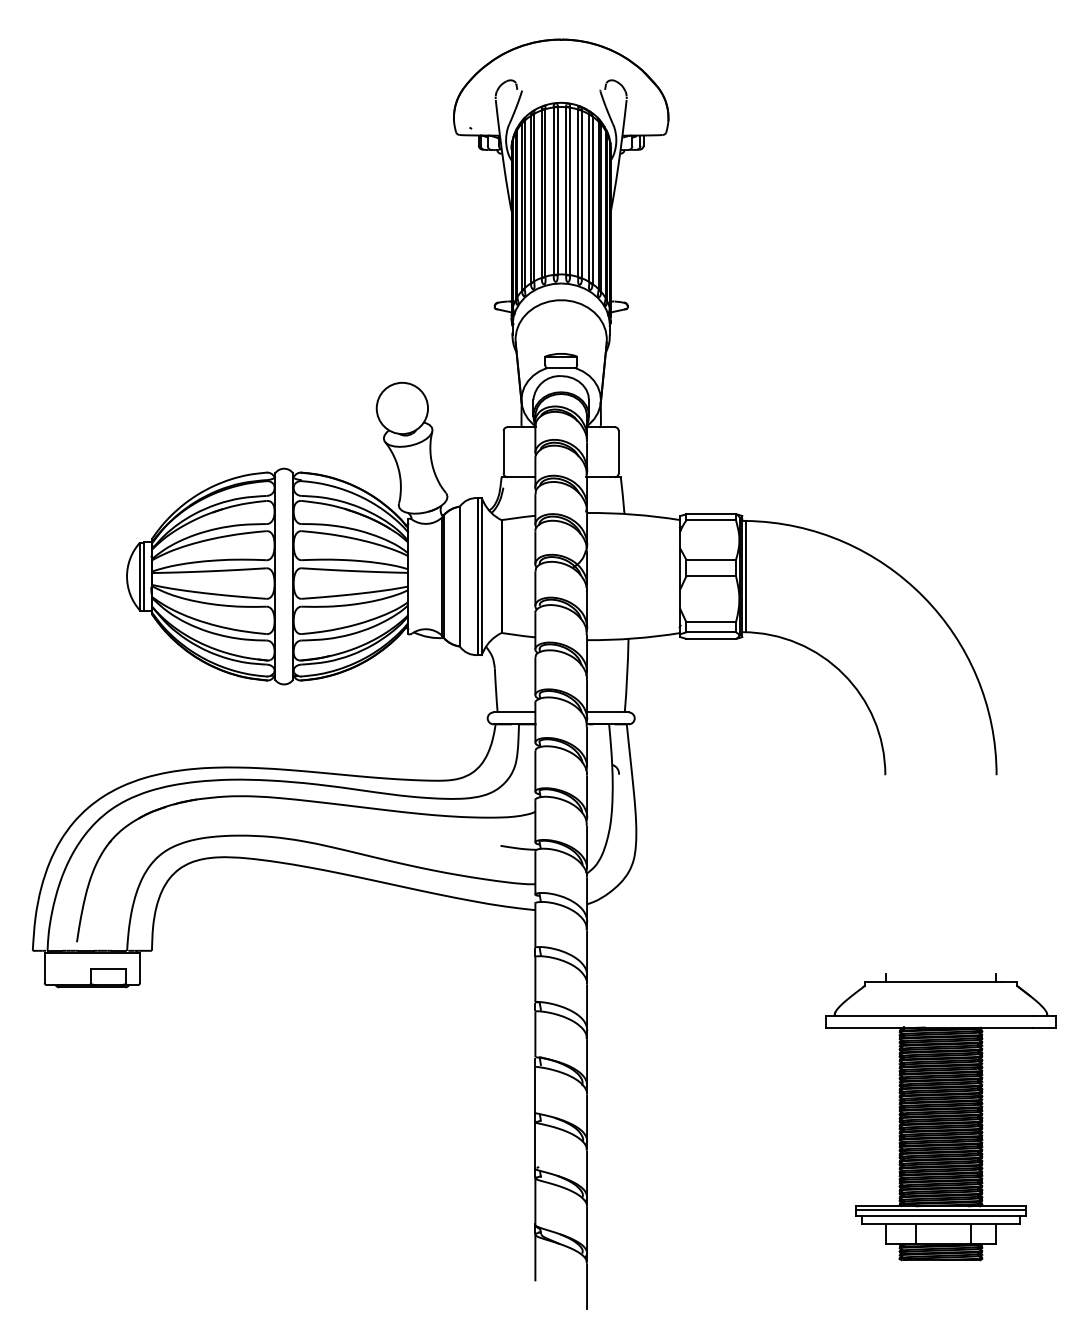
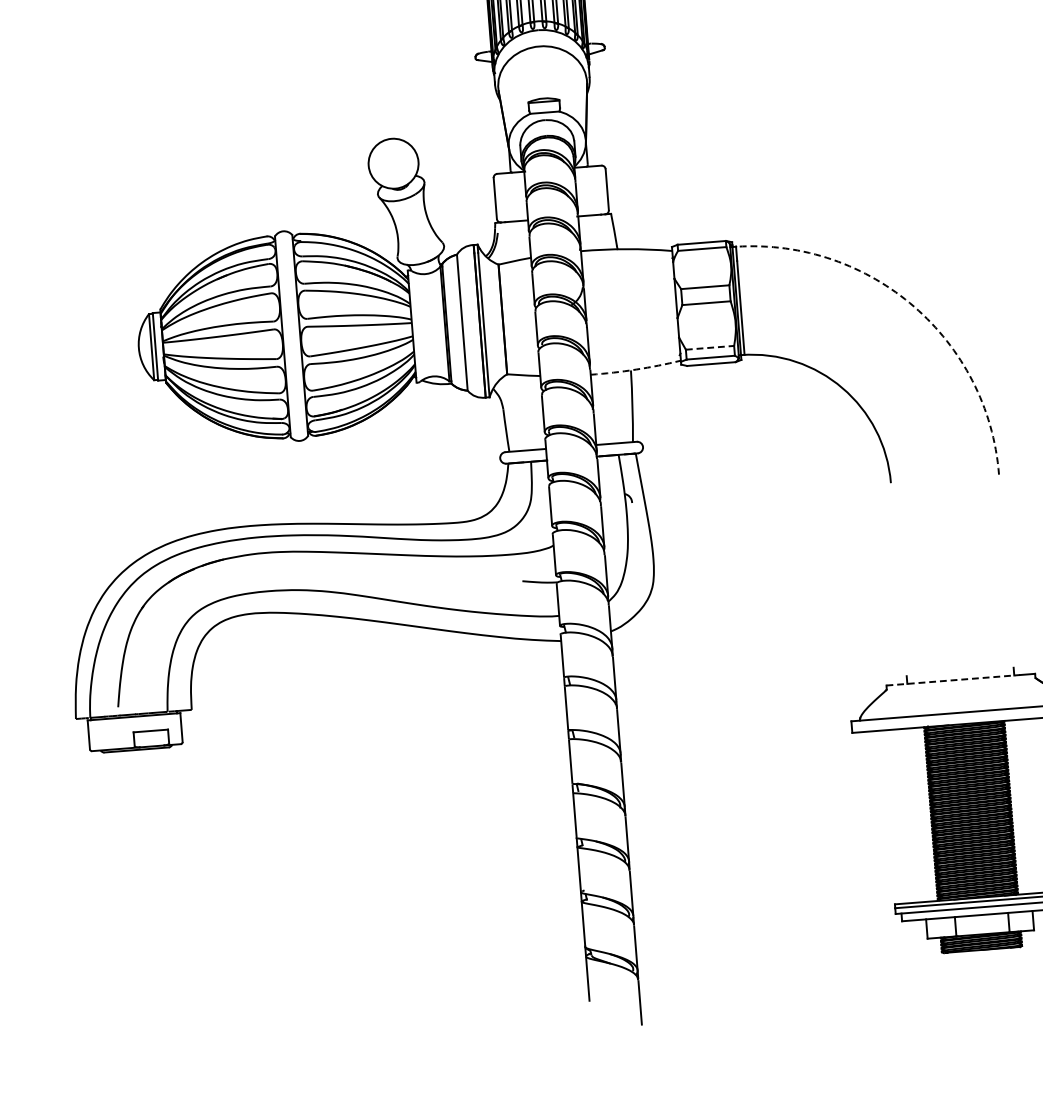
arc: (923, 596) -> (914, 306), solid -> dashed
line: (711, 622) -> (710, 348), solid -> dashed
arc: (633, 638) -> (635, 369), solid -> dashed
line: (933, 981) -> (953, 679), solid -> dashed

